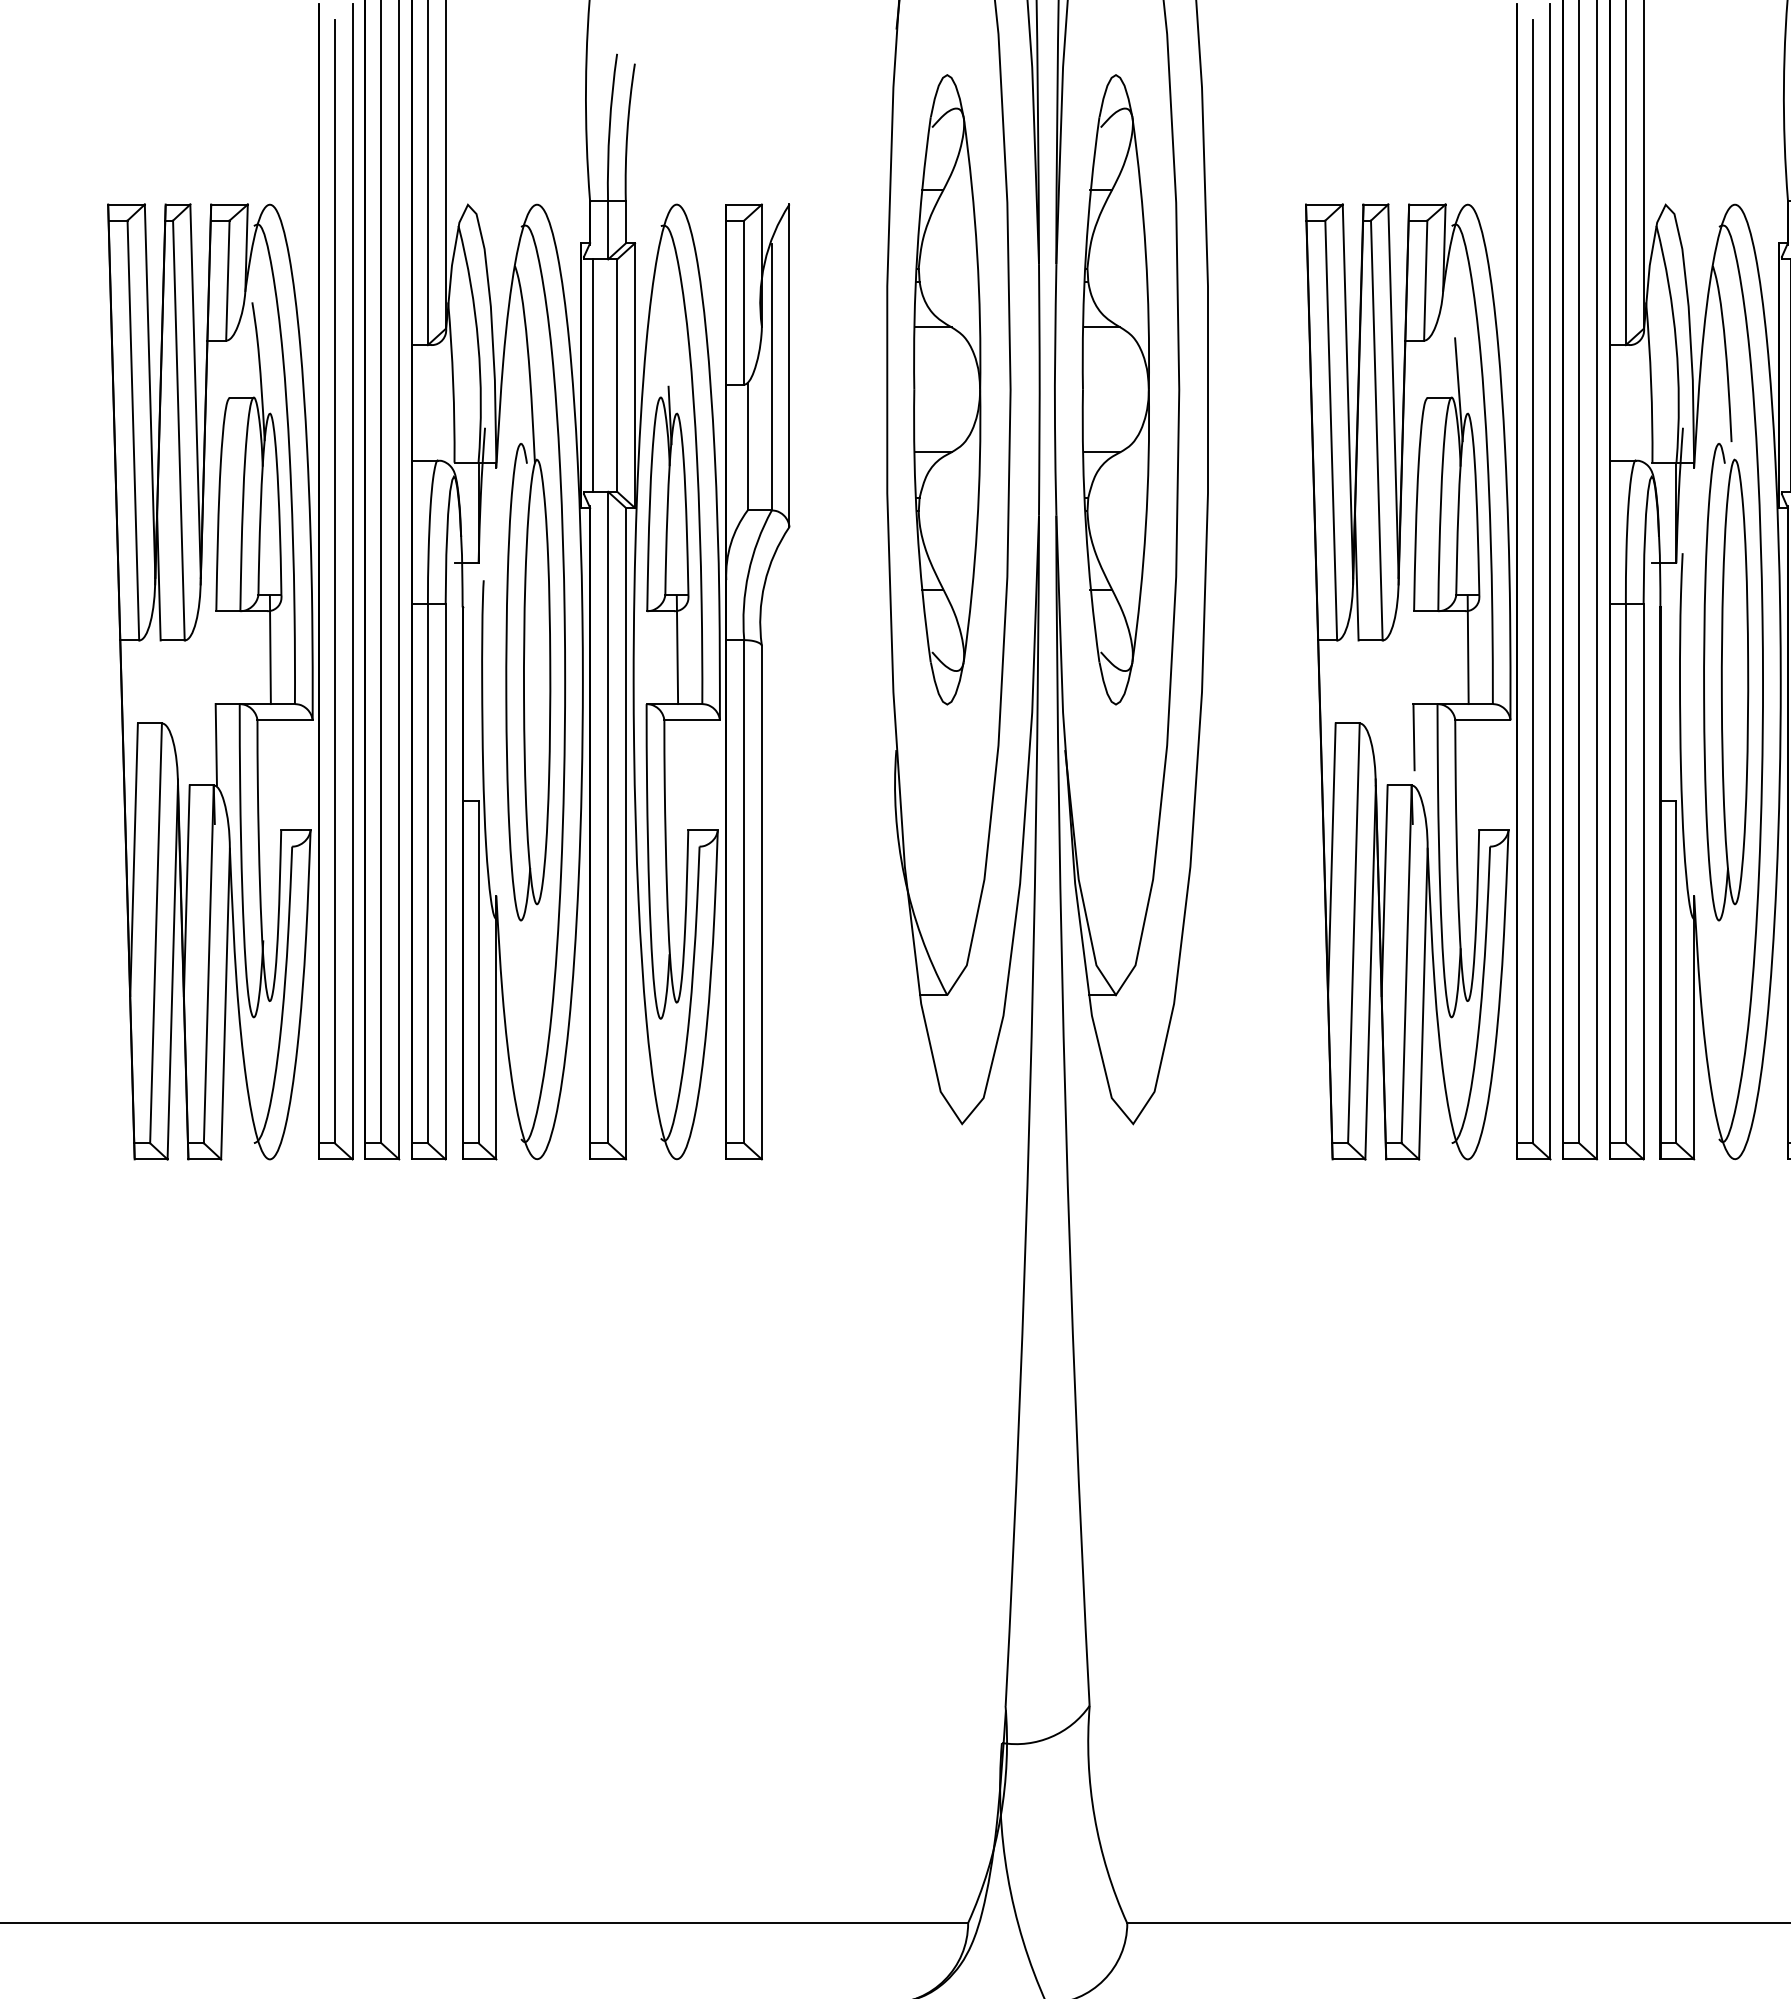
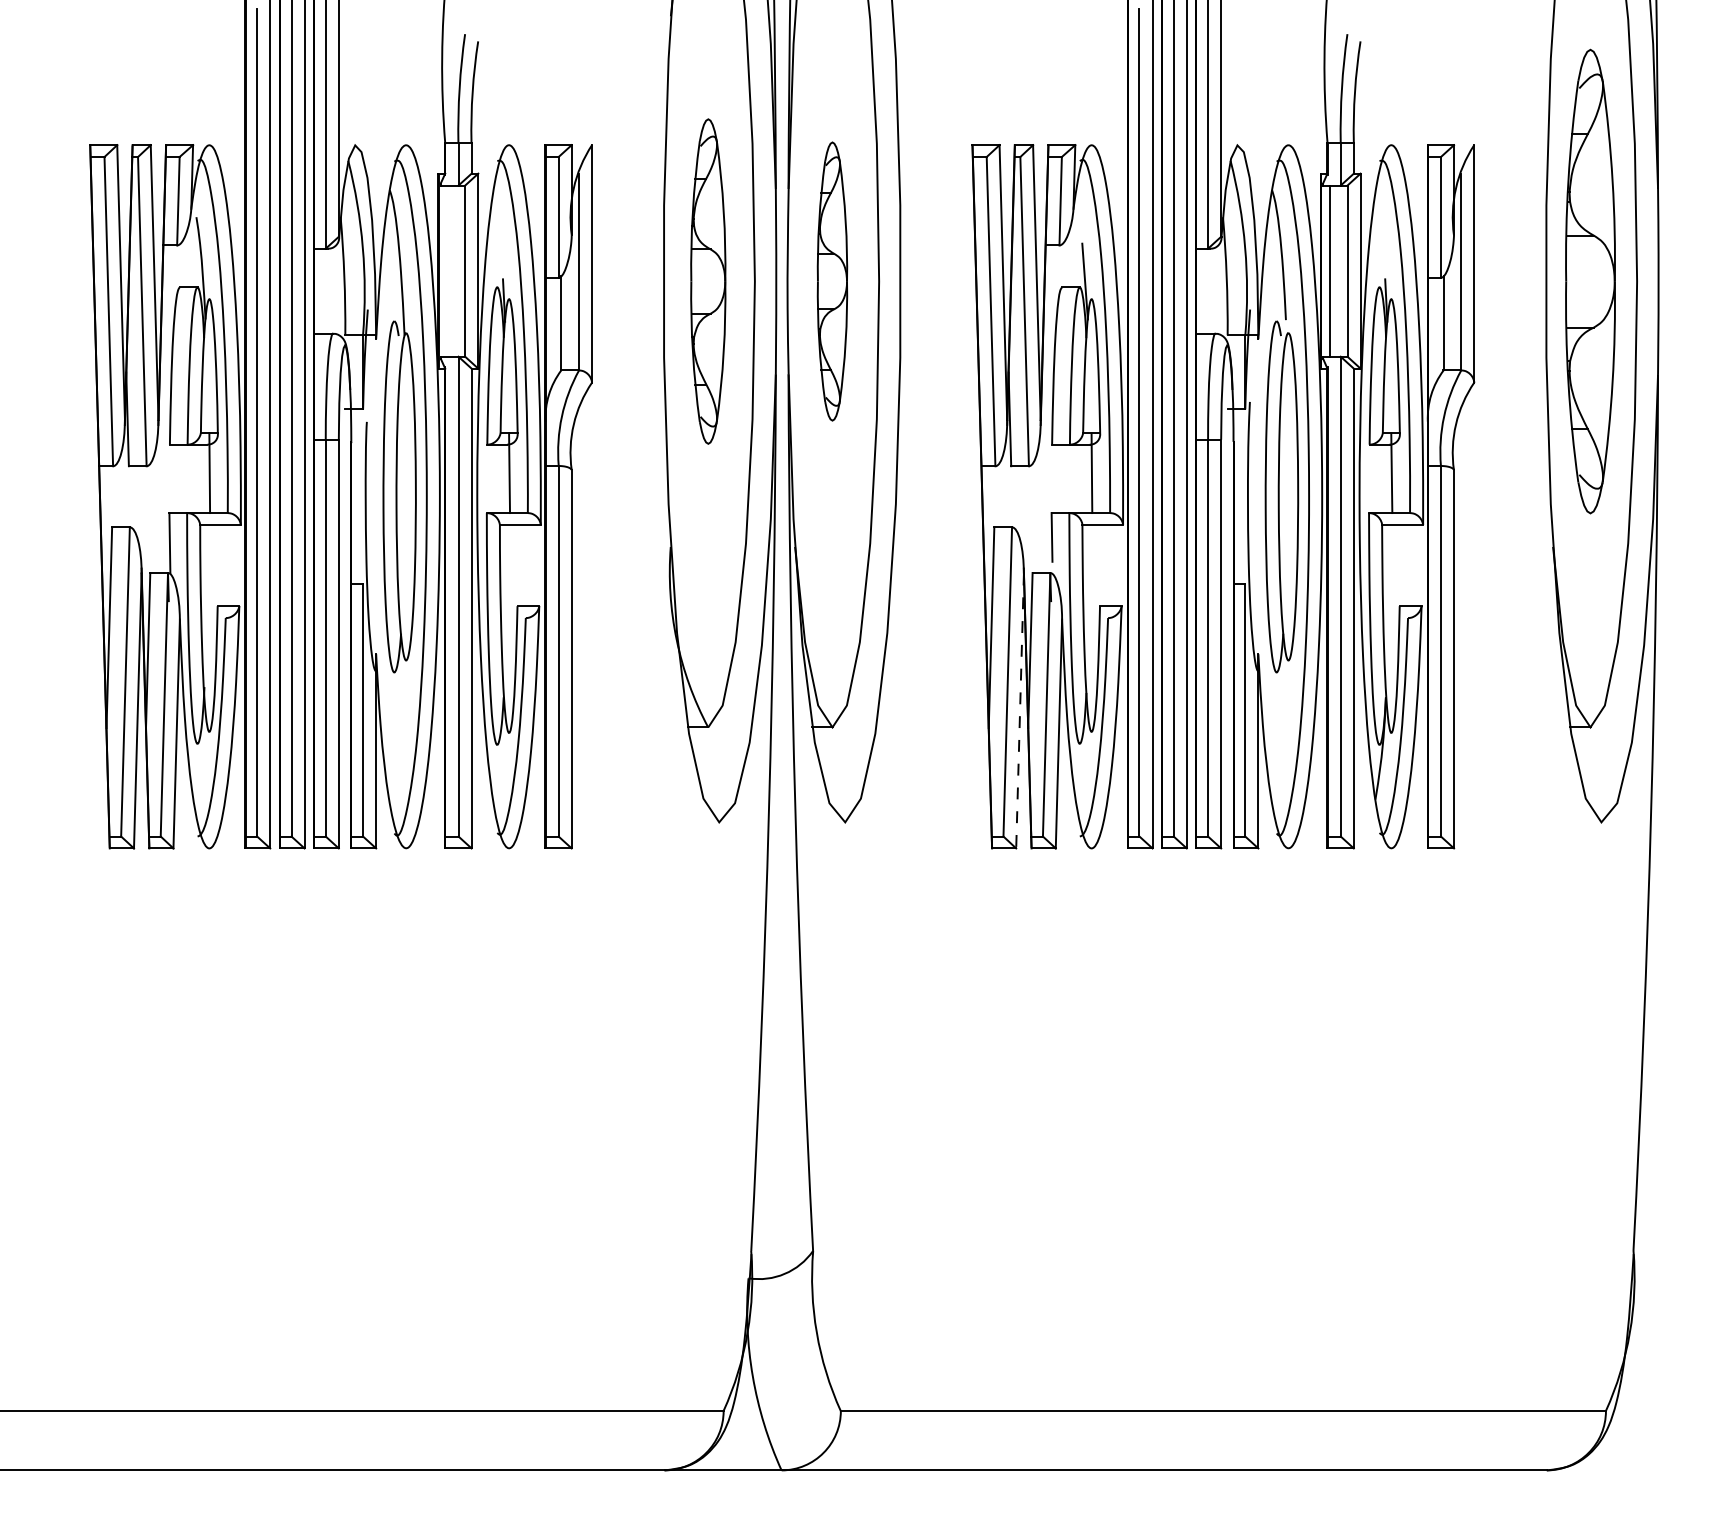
line: (593, 374) -> (447, 270), removed
part: (947, 389) -> (708, 281), size x0.7
part: (1115, 389) -> (832, 281), size x0.6
line: (1371, 973) -> (1020, 711), solid -> dashed

